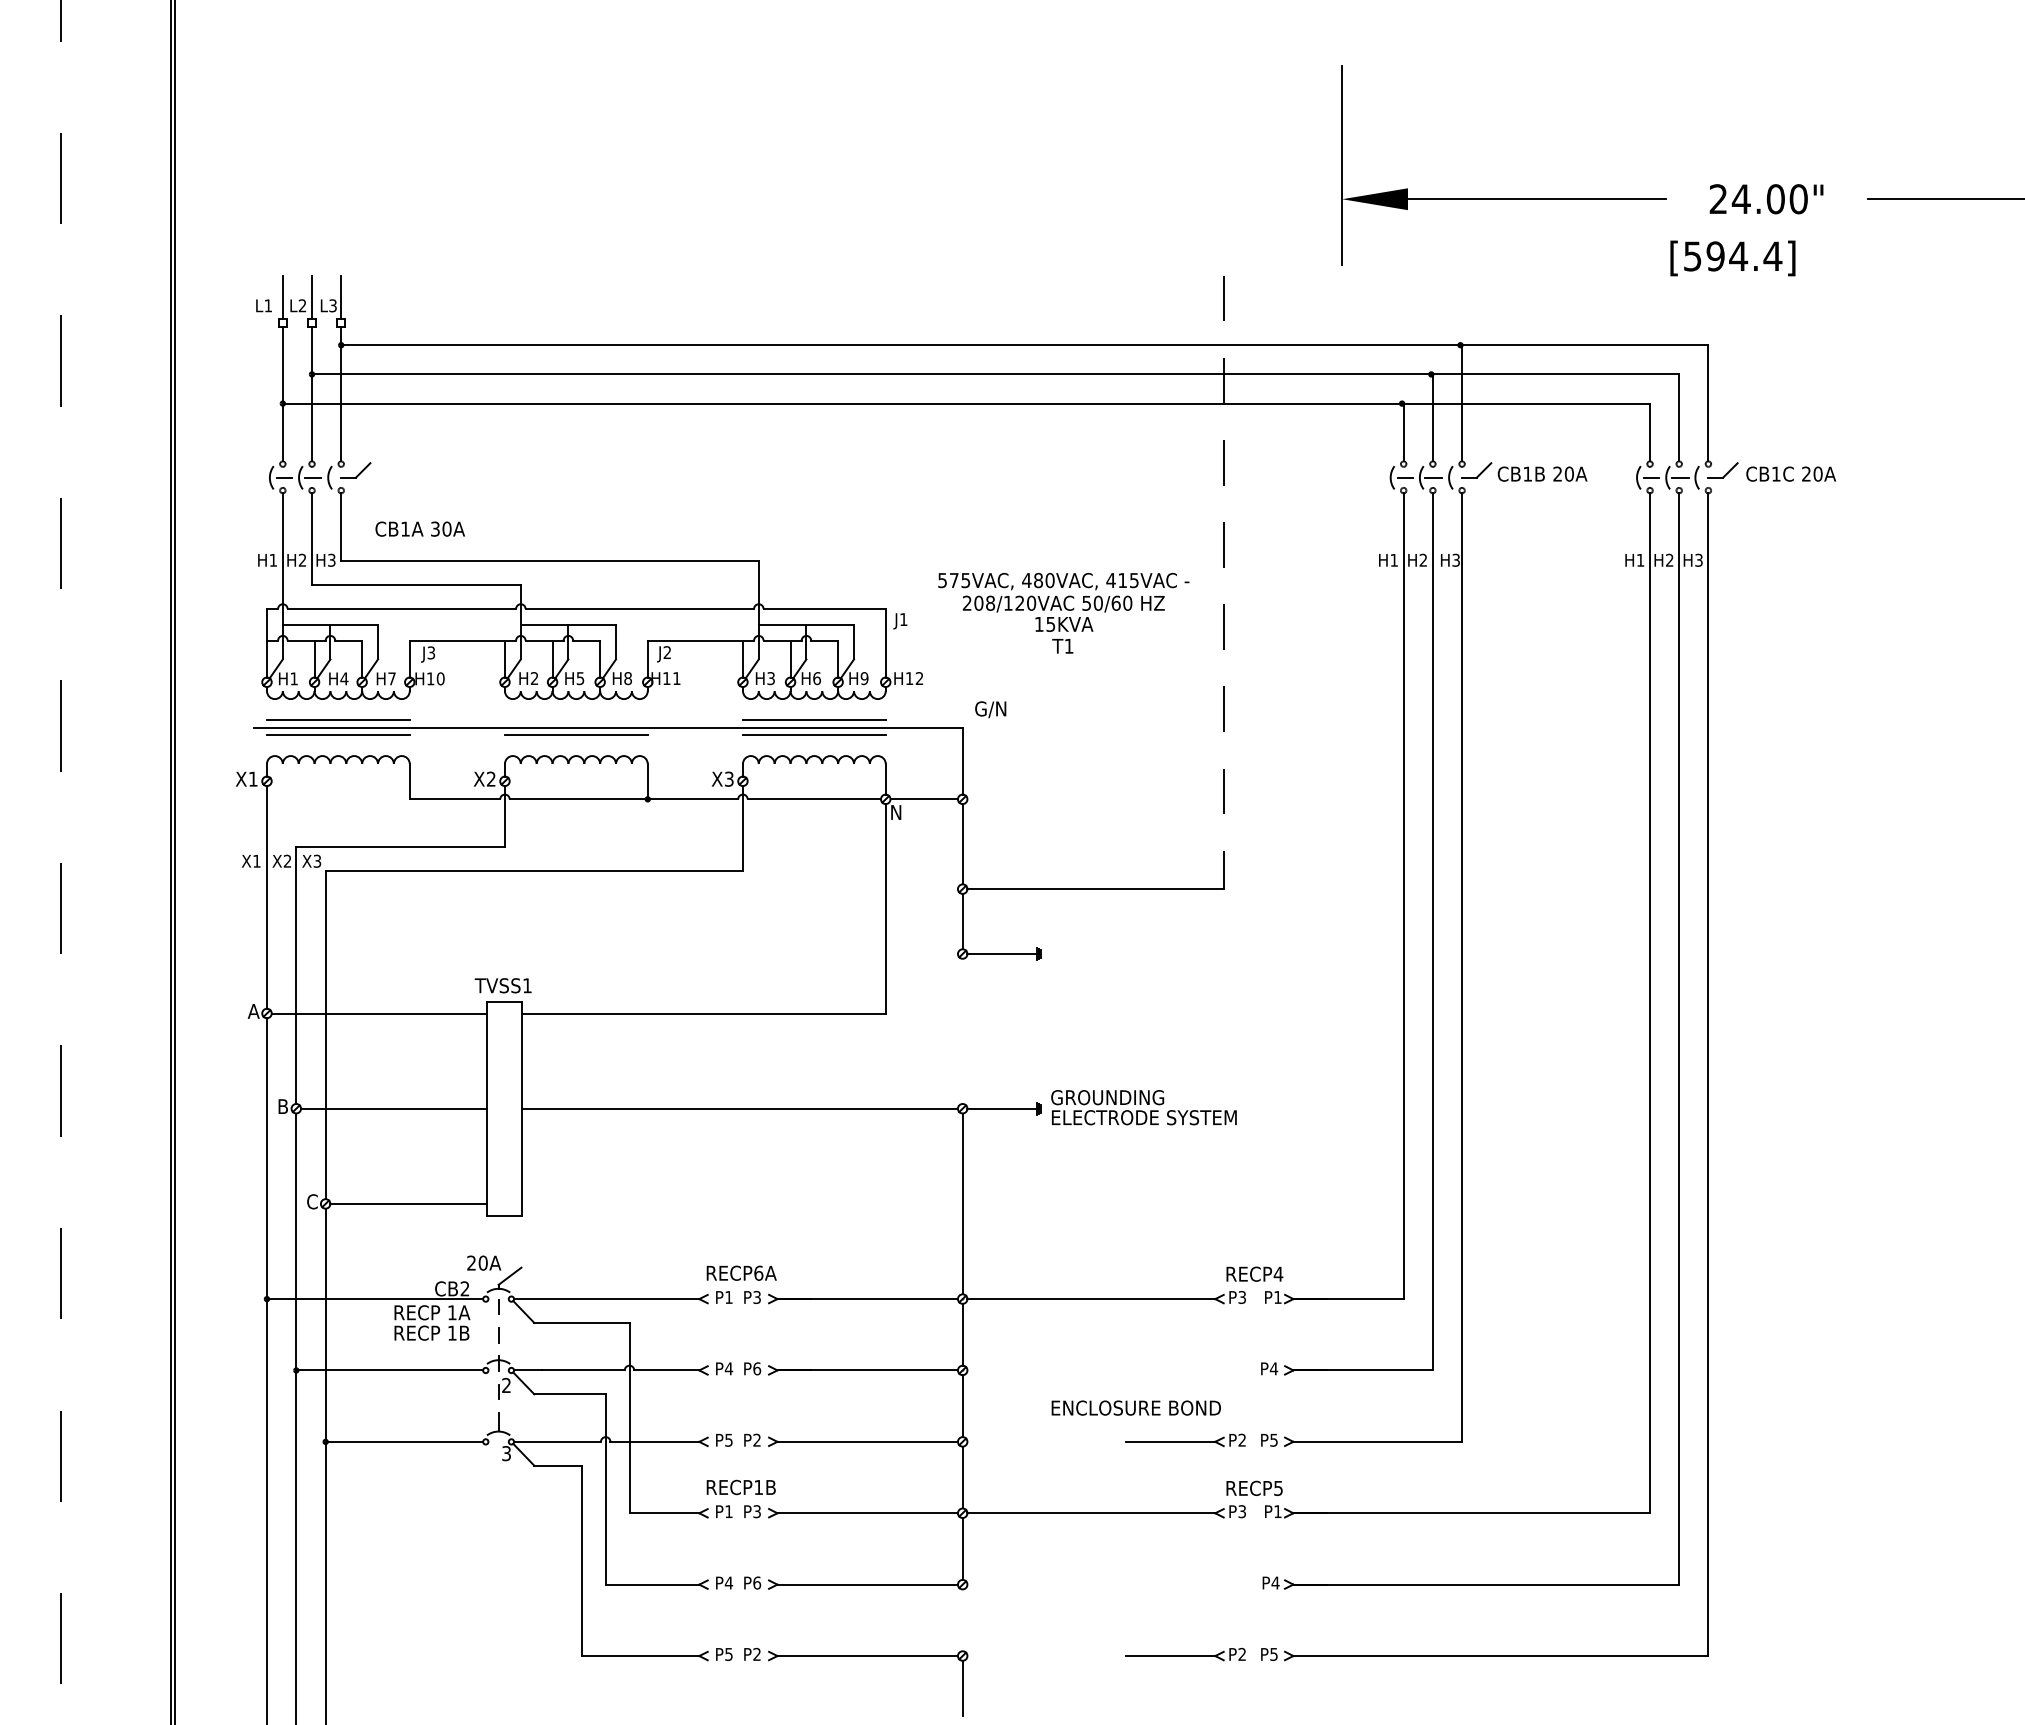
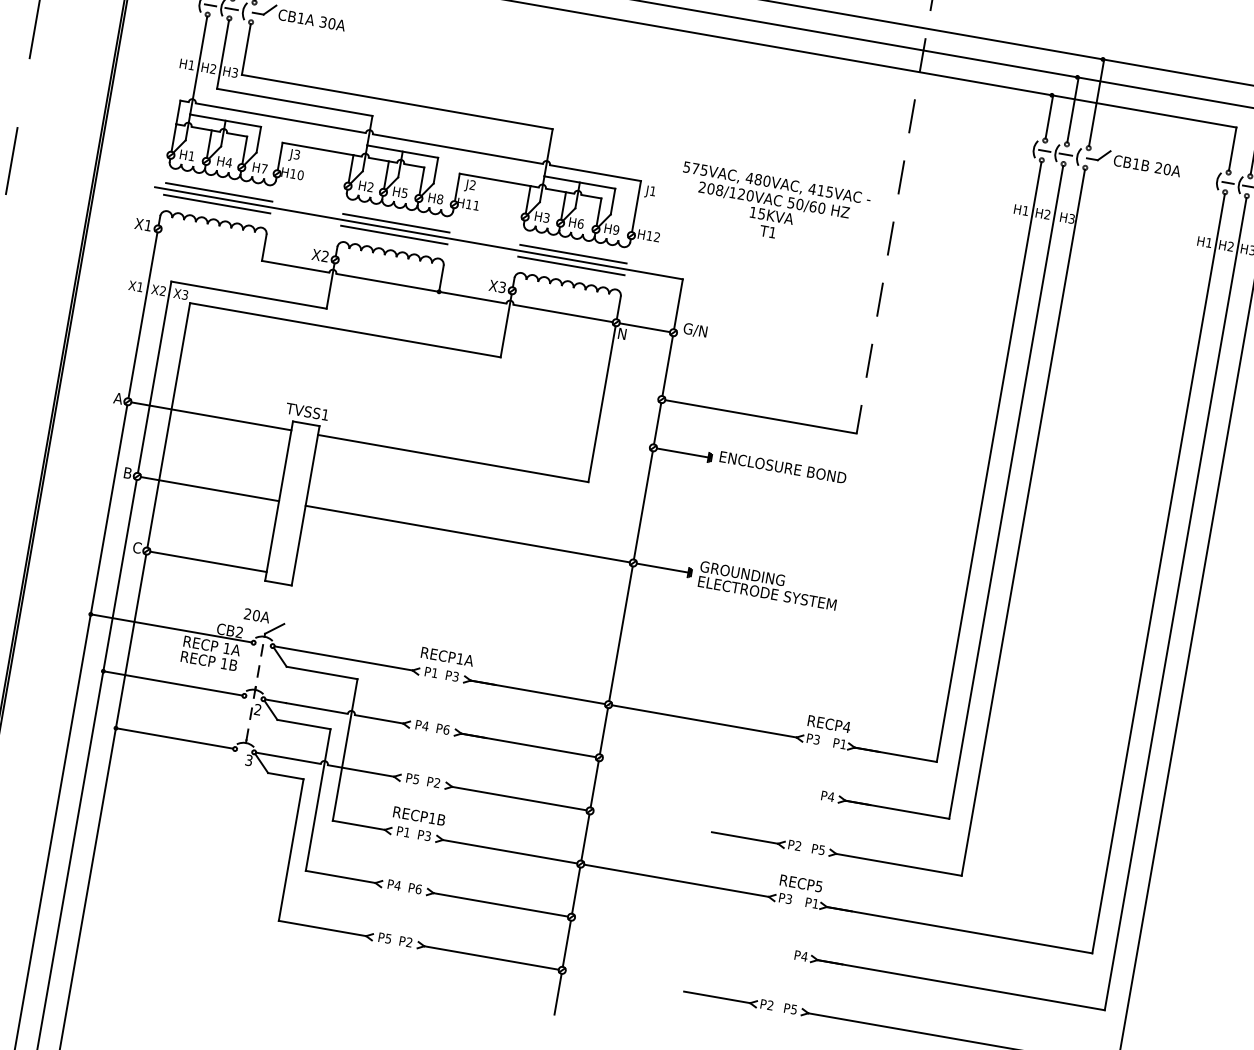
text: (419, 528) -> (311, 19), moved
text: (990, 709) -> (695, 330), moved
line: (575, 719) -> (395, 223), added
line: (962, 1030) -> (643, 504), added
text: (758, 1272) -> (460, 658), RECP6A -> RECP1A
text: (1135, 1407) -> (782, 466), moved
line: (962, 1620) -> (566, 943), added

